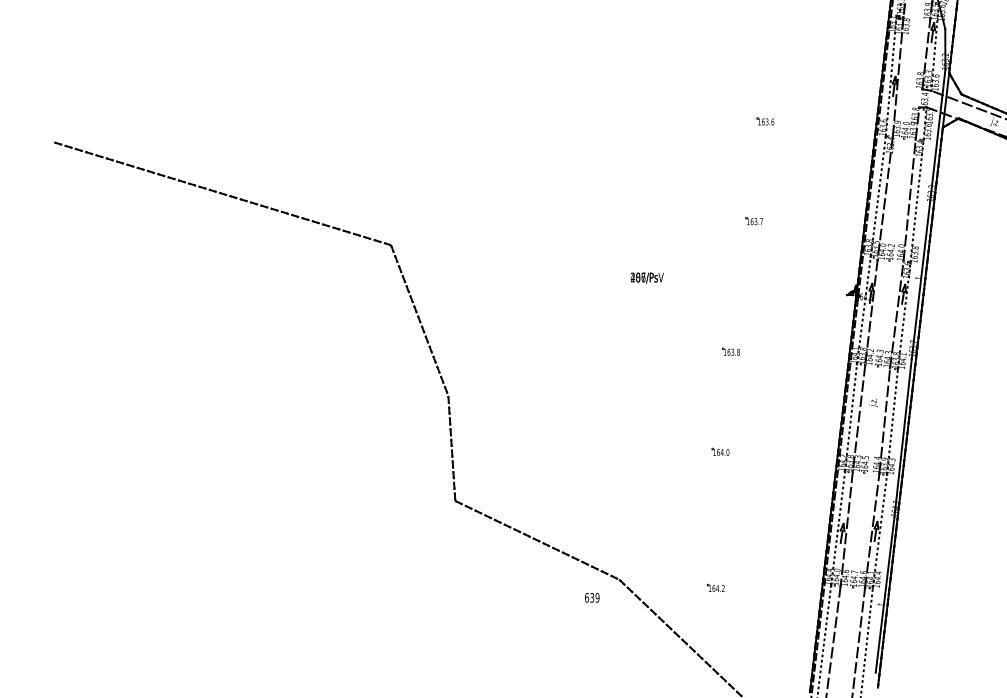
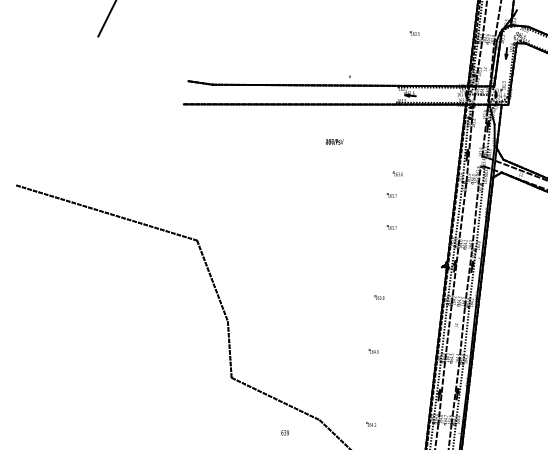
part: (753, 161) -> (391, 195), added
text: (646, 278) -> (334, 142), moved
text: (591, 597) -> (284, 432), moved

